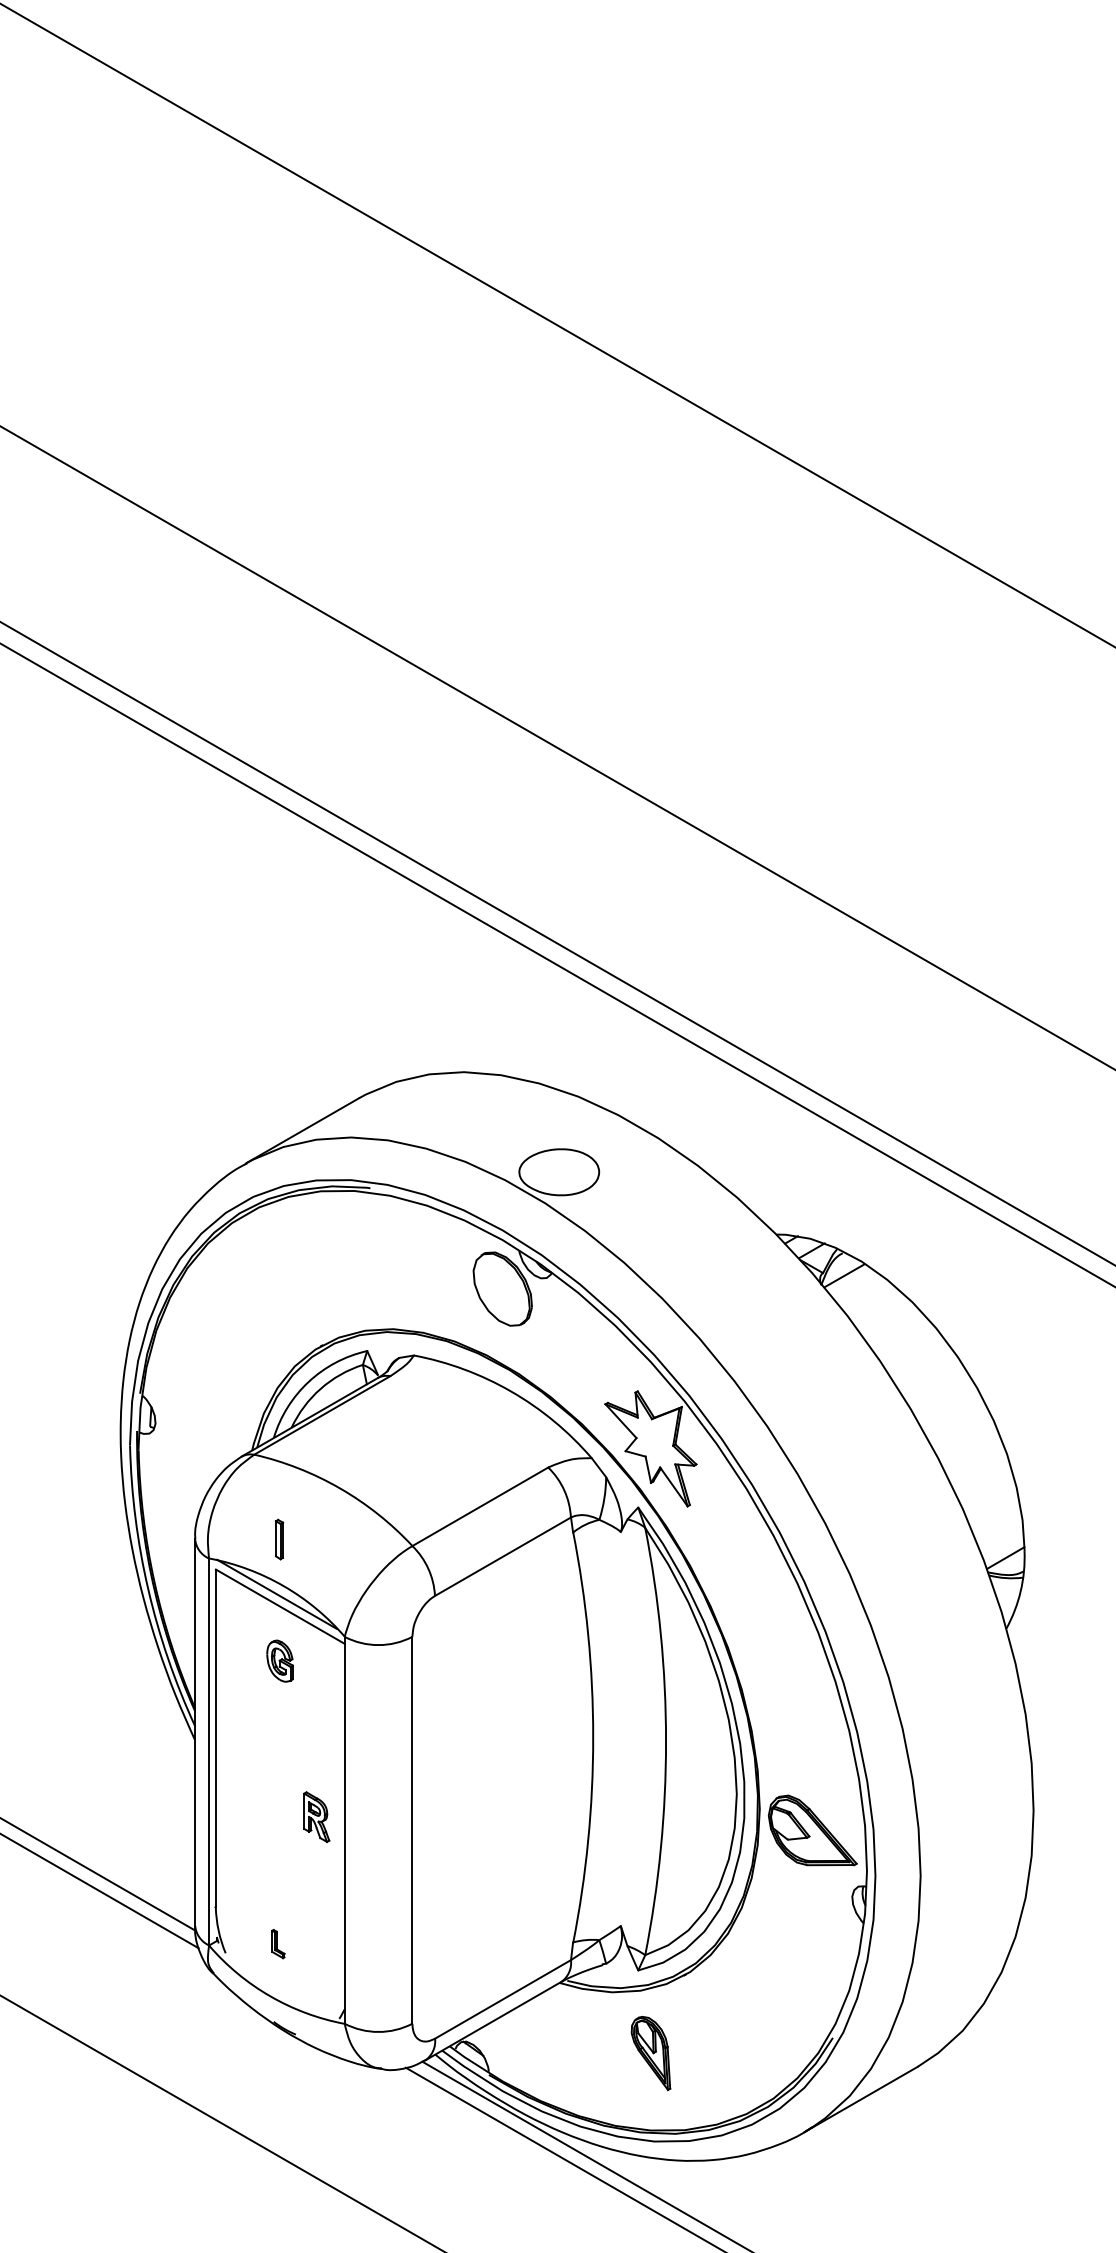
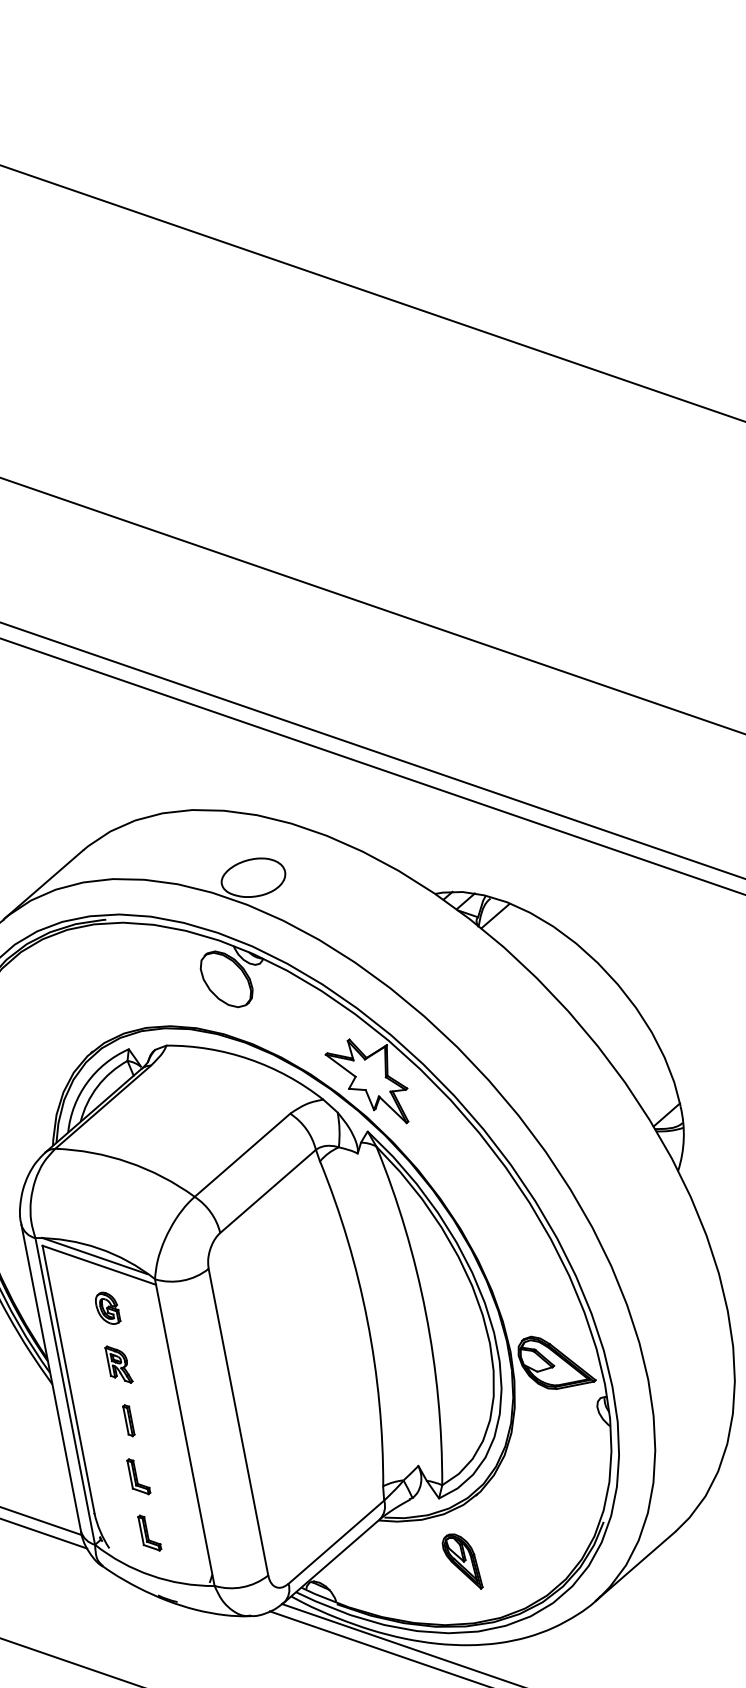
part: (279, 1539) -> (128, 1420), moved
part: (316, 1816) -> (118, 1364), moved
part: (278, 1872) -> (138, 1476), added
part: (278, 1943) -> (149, 1532), size x1.67

